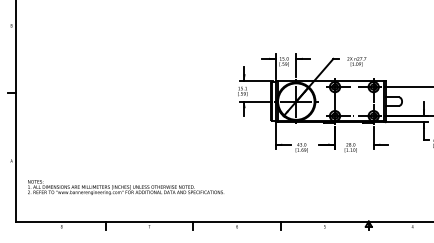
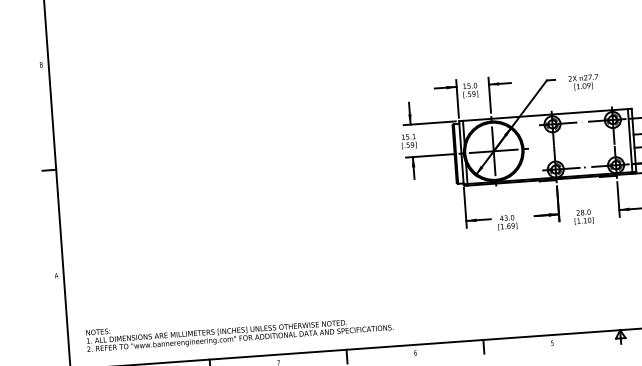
text: (126, 187) -> (240, 330), moved

